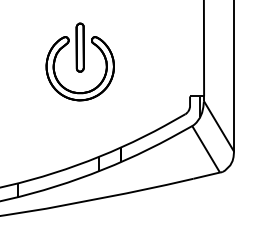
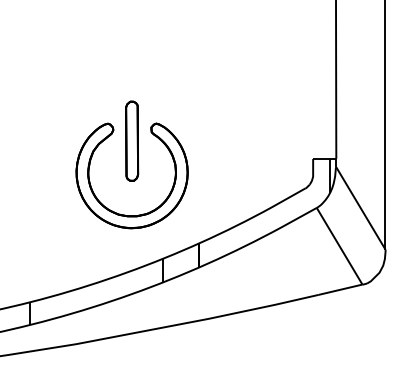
part: (79, 61) -> (130, 164), moved

